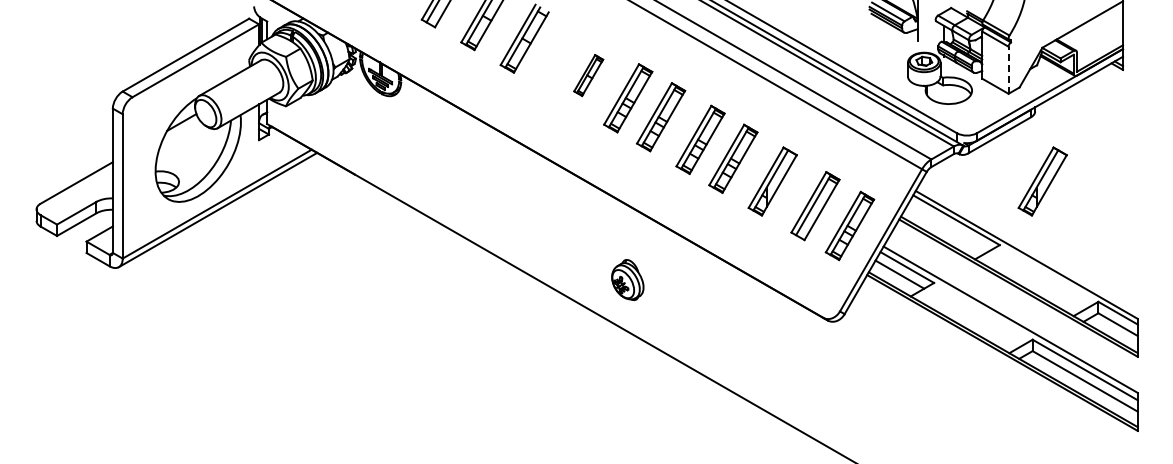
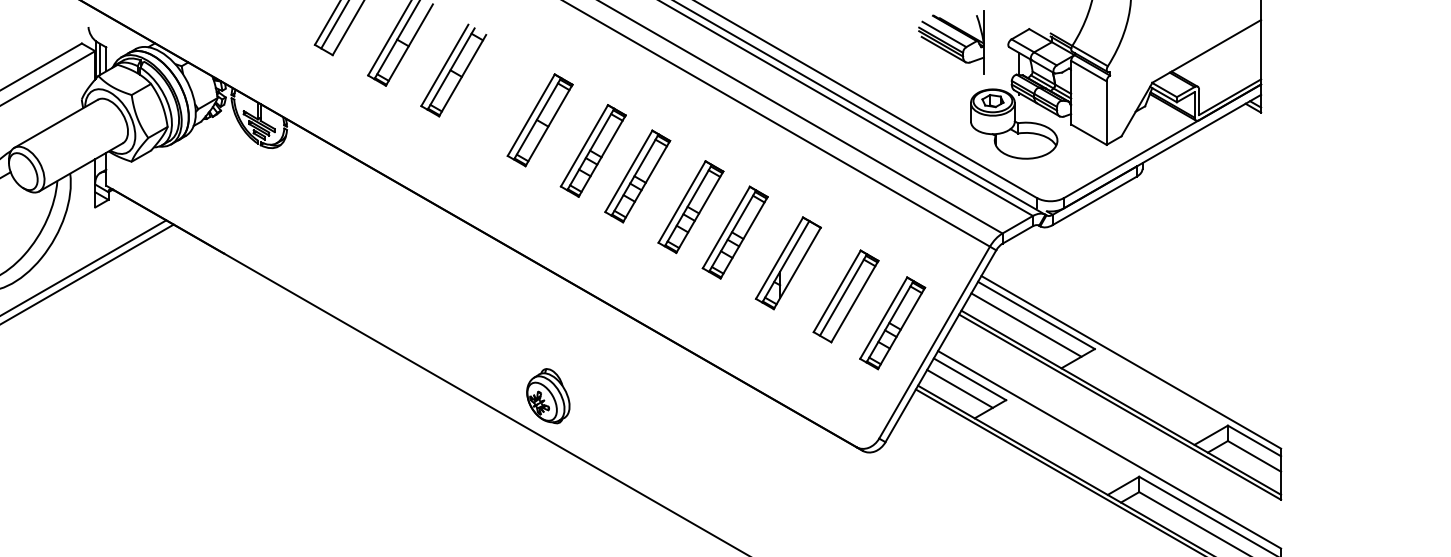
line: (1008, 70) -> (1106, 113), dashed -> solid
part: (588, 75) -> (539, 120), size x1.67
part: (1042, 181) -> (1152, 263), removed
line: (948, 226) -> (1025, 323), added
part: (627, 280) -> (547, 396), moved

